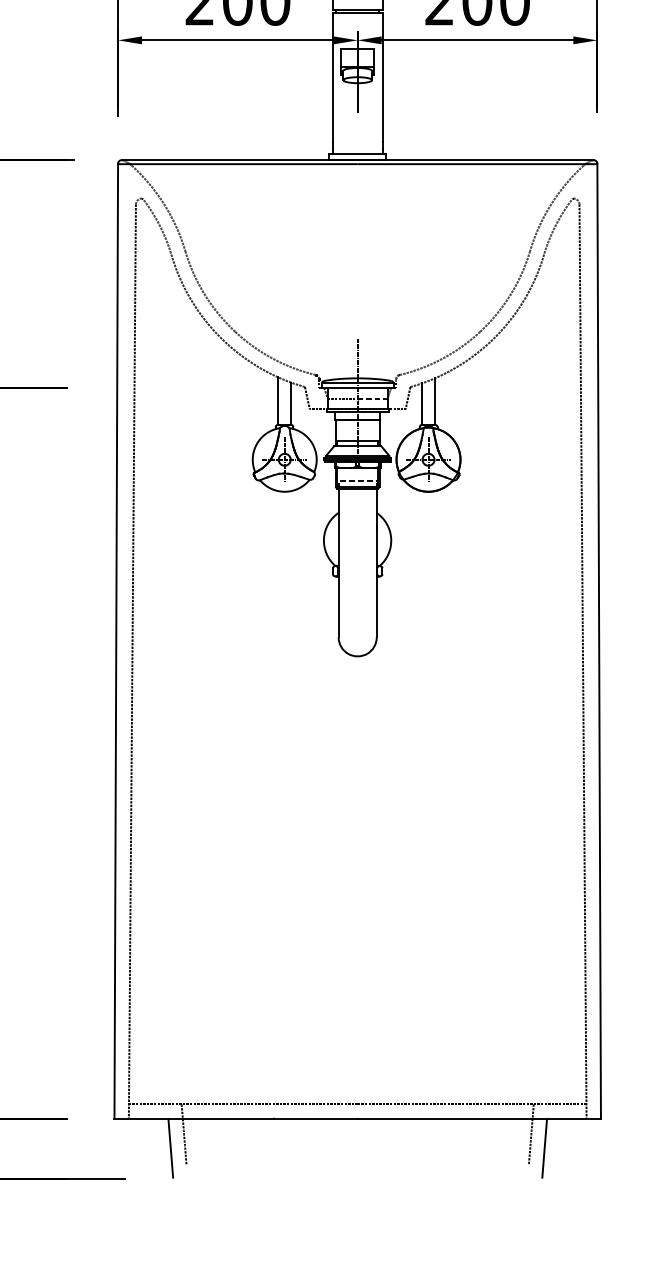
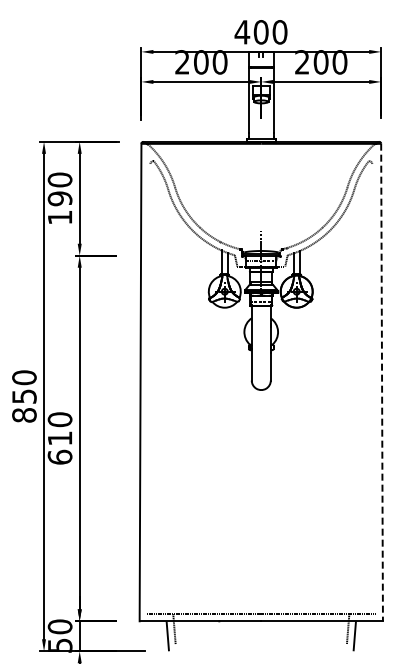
line: (600, 641) -> (382, 382), solid -> dashed
line: (132, 661) -> (148, 392), removed
line: (582, 661) -> (373, 392), removed

